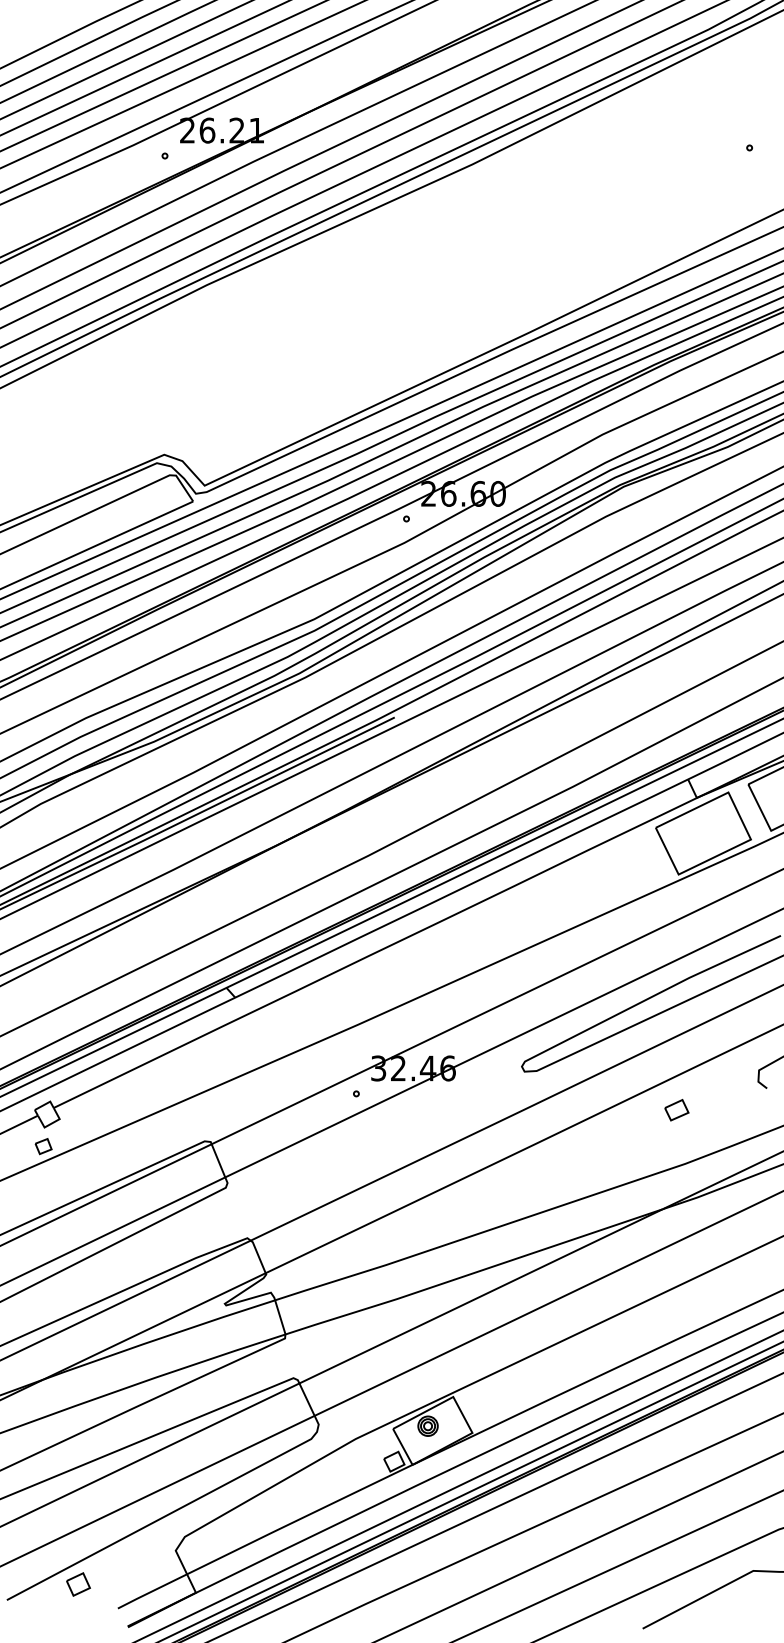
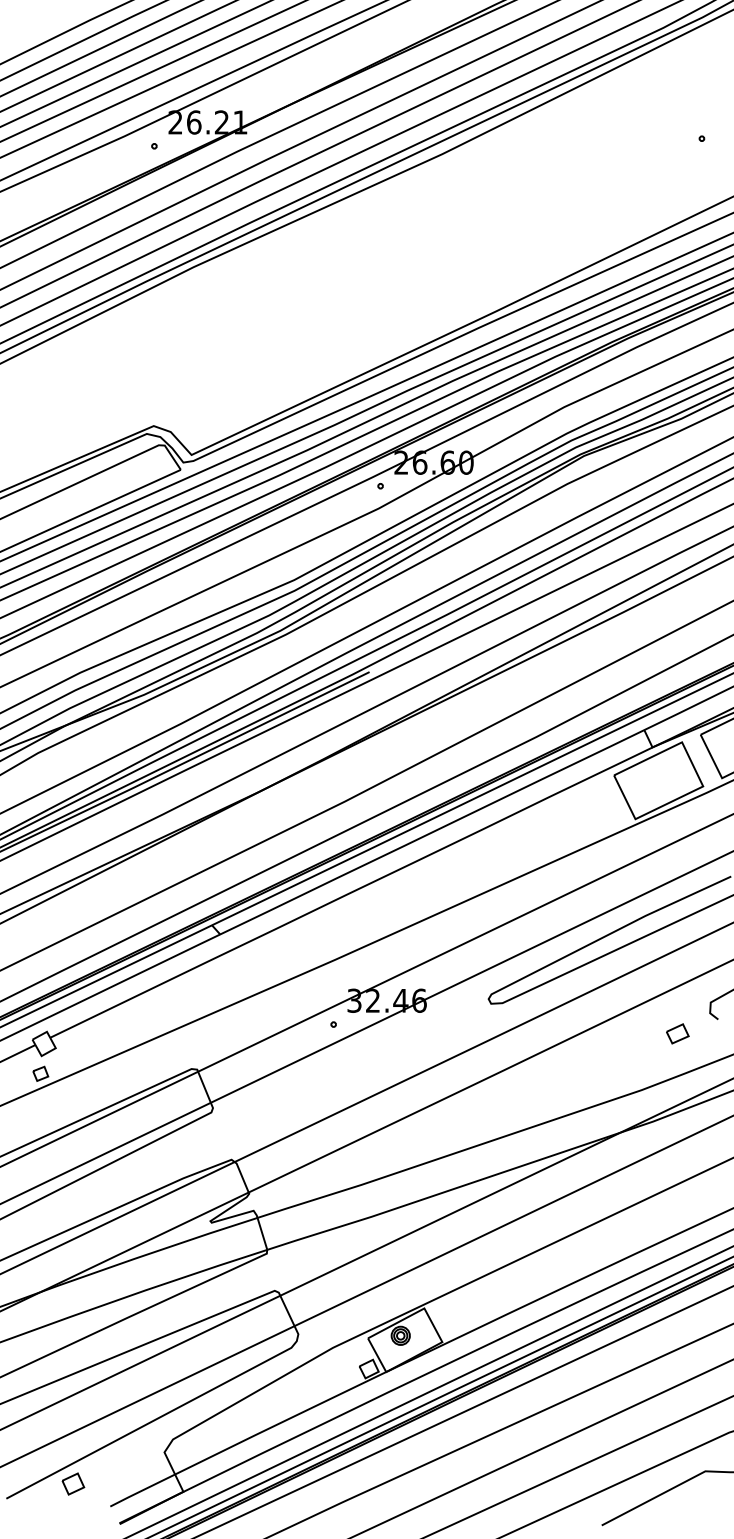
part: (676, 1109) -> (677, 1033), moved

